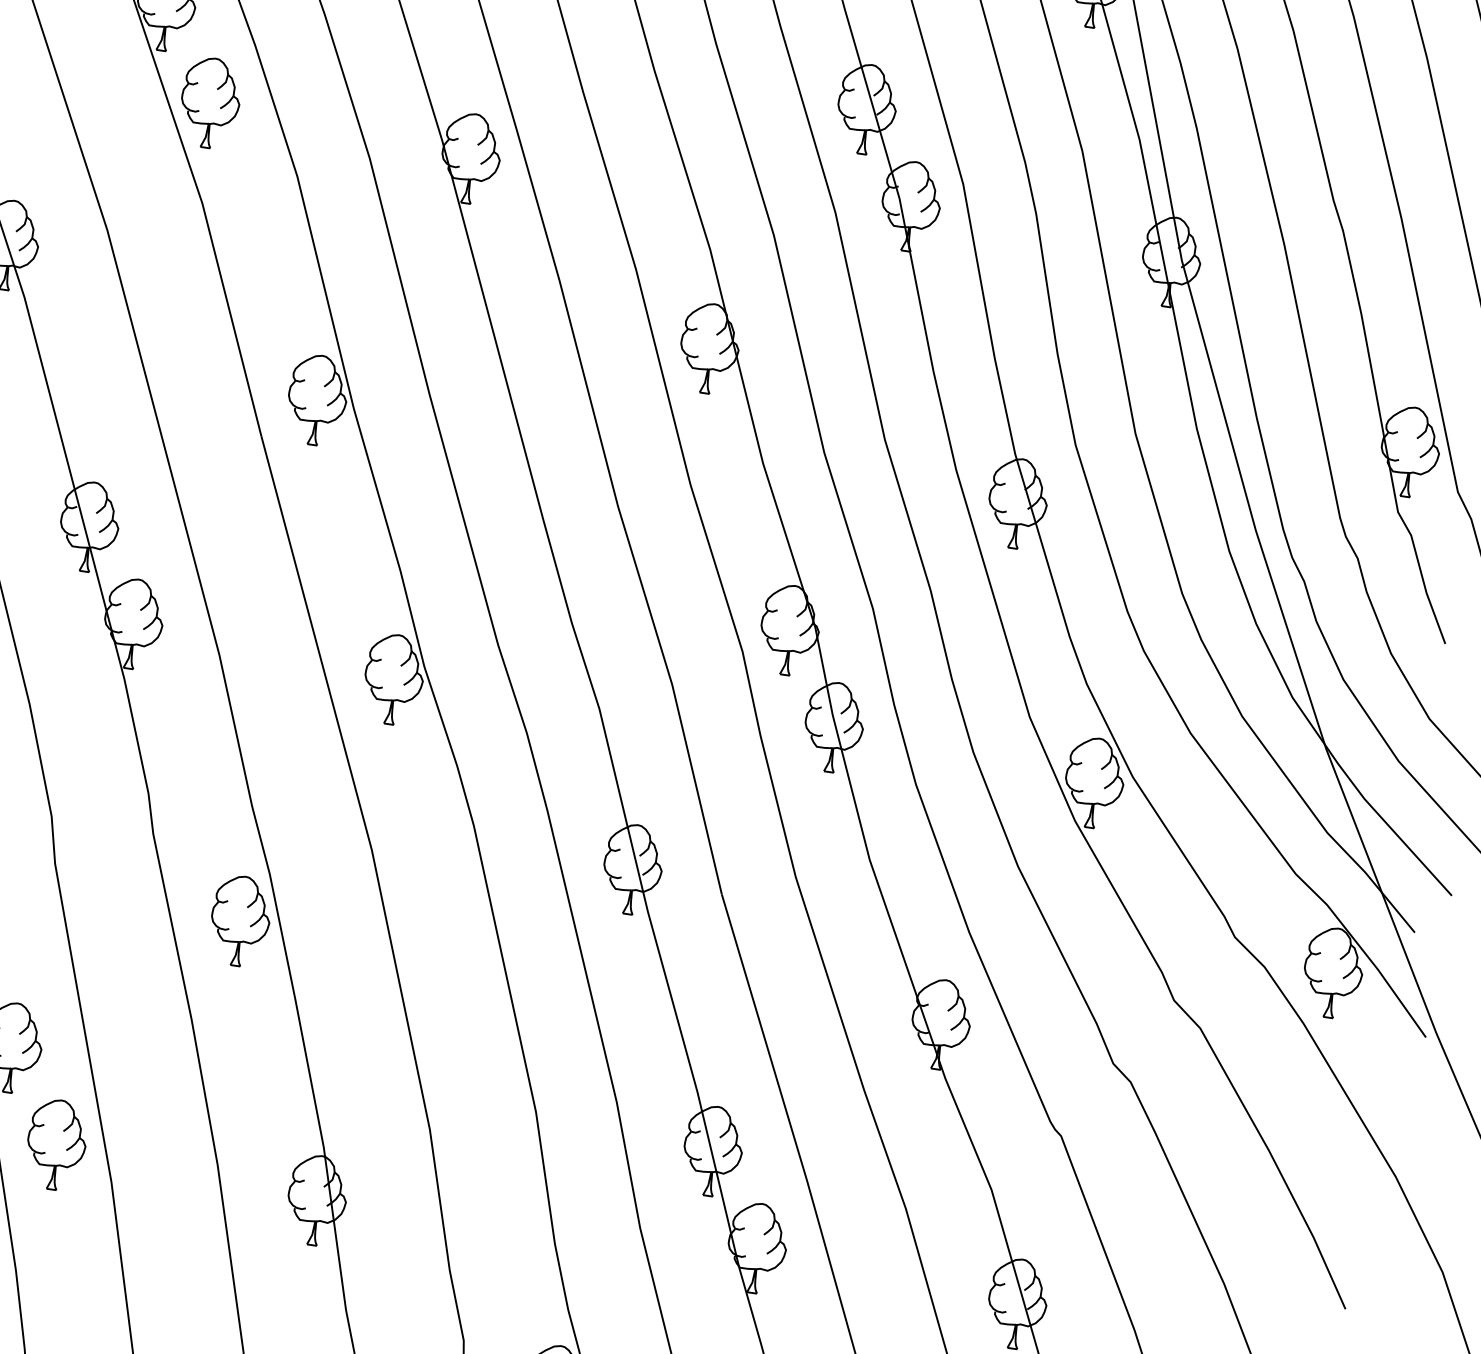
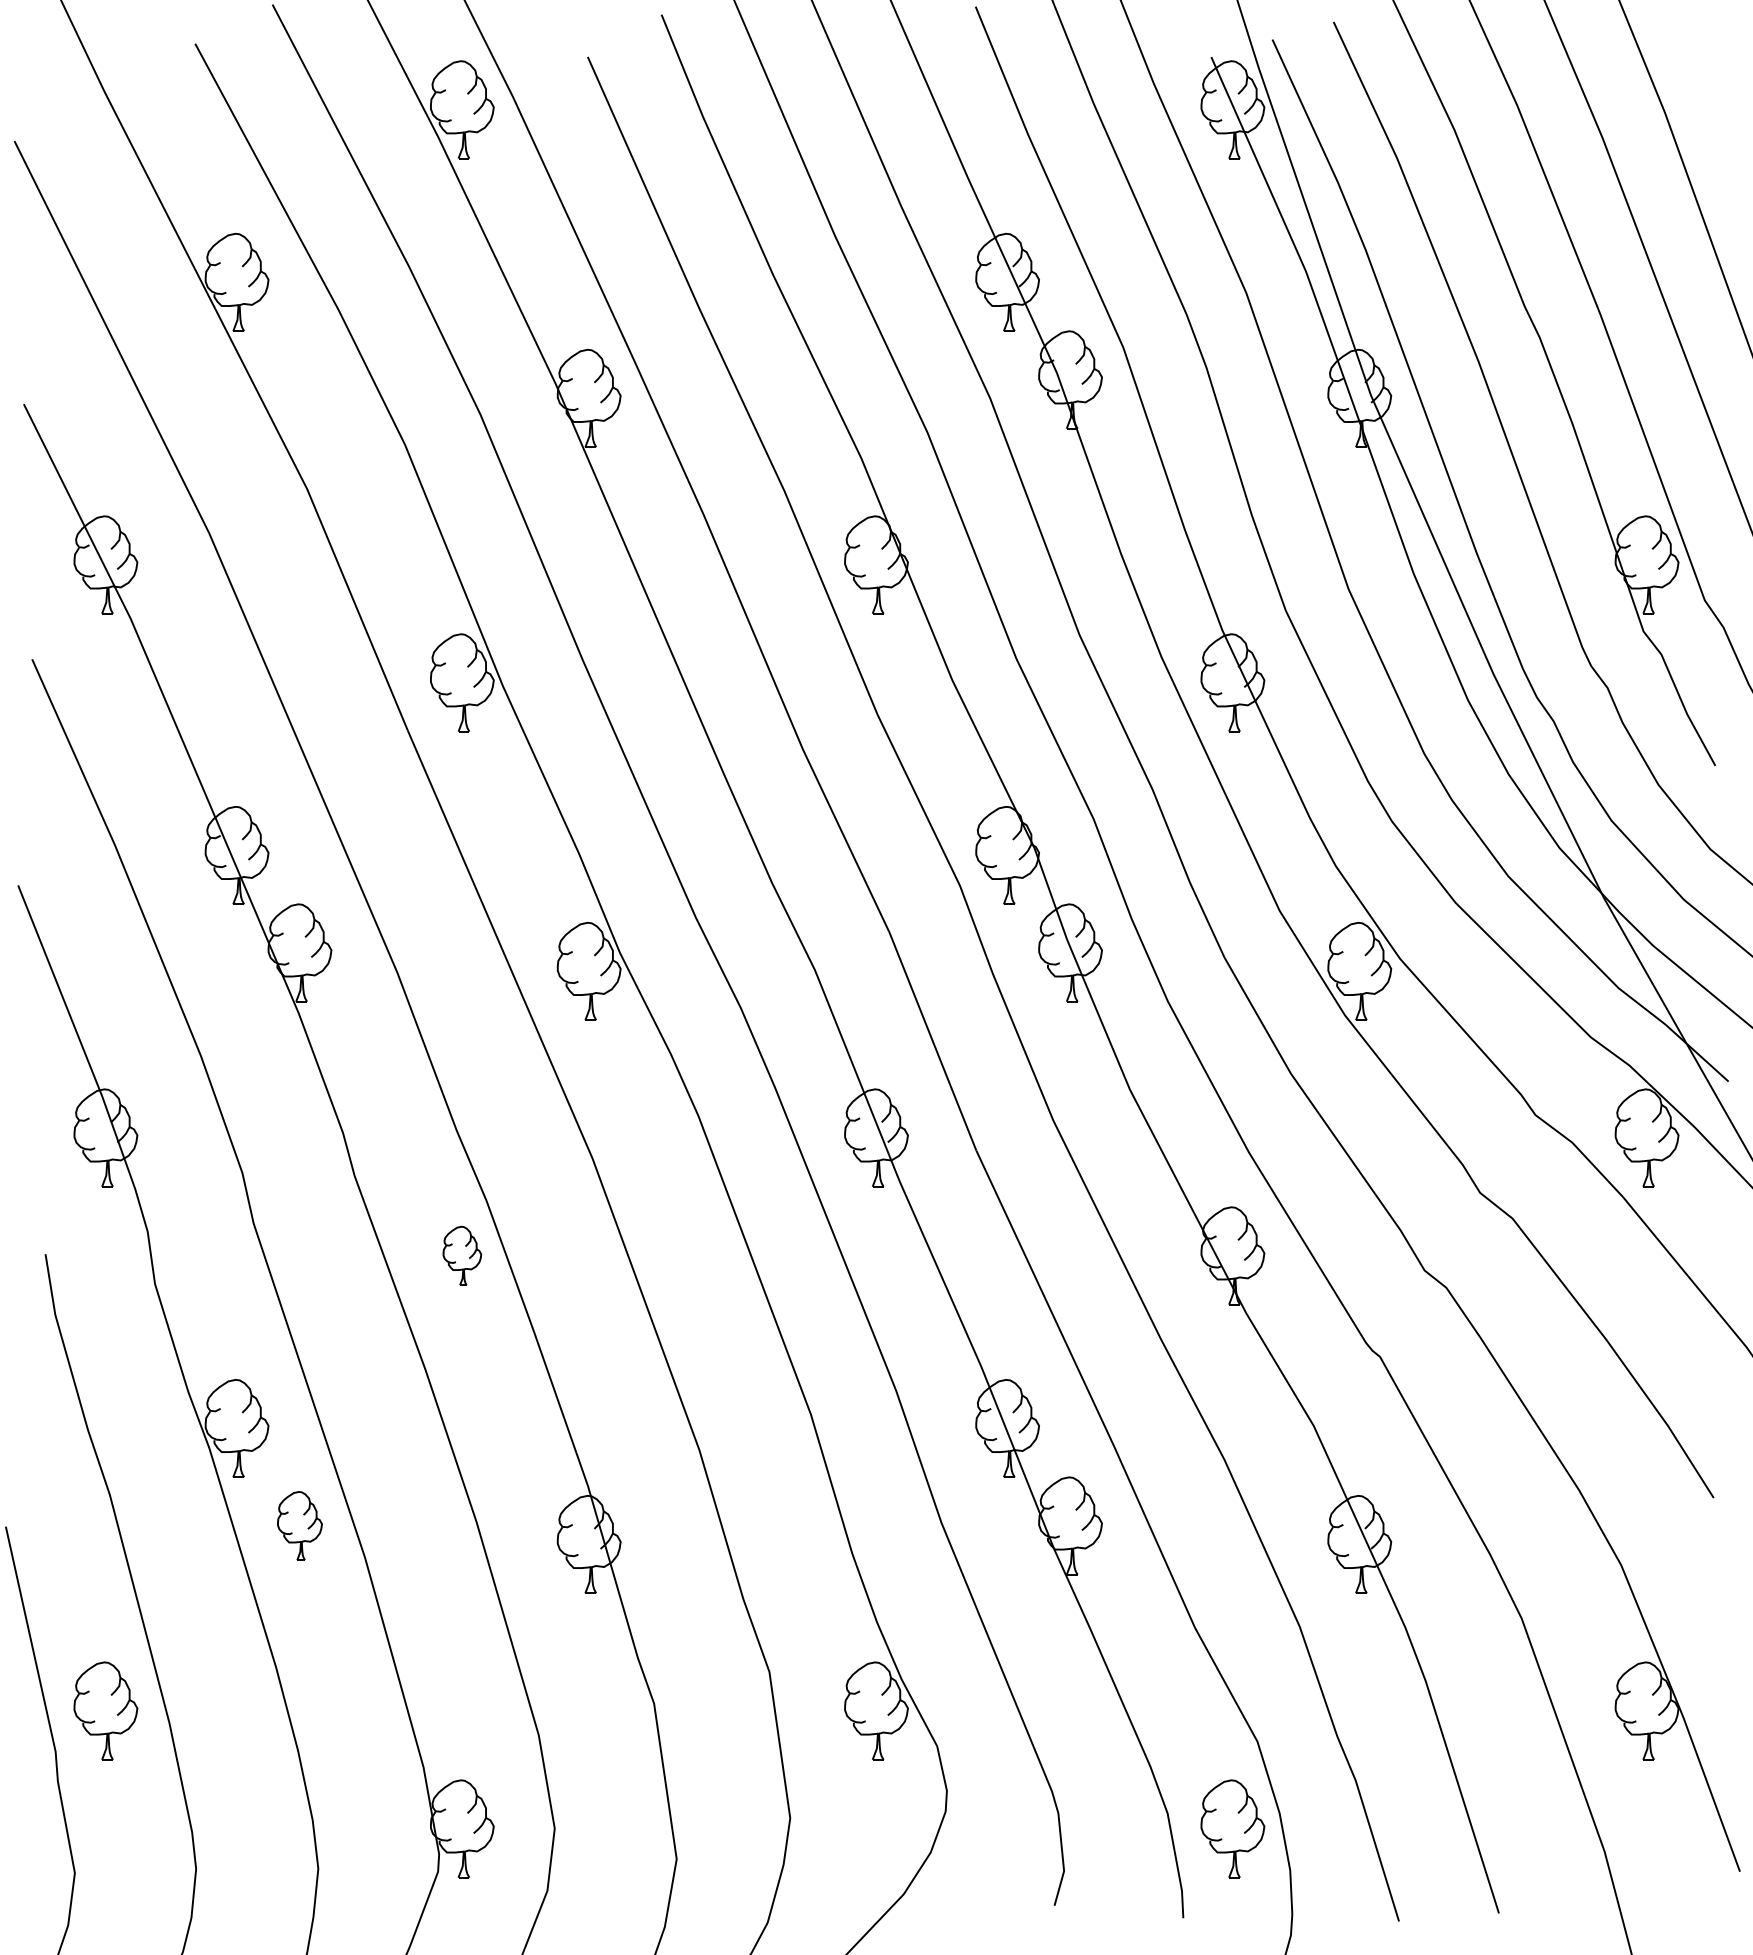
part: (210, 102) -> (299, 379), removed
part: (240, 920) -> (462, 1255), size x0.6
part: (56, 1144) -> (299, 1525), size x0.7

